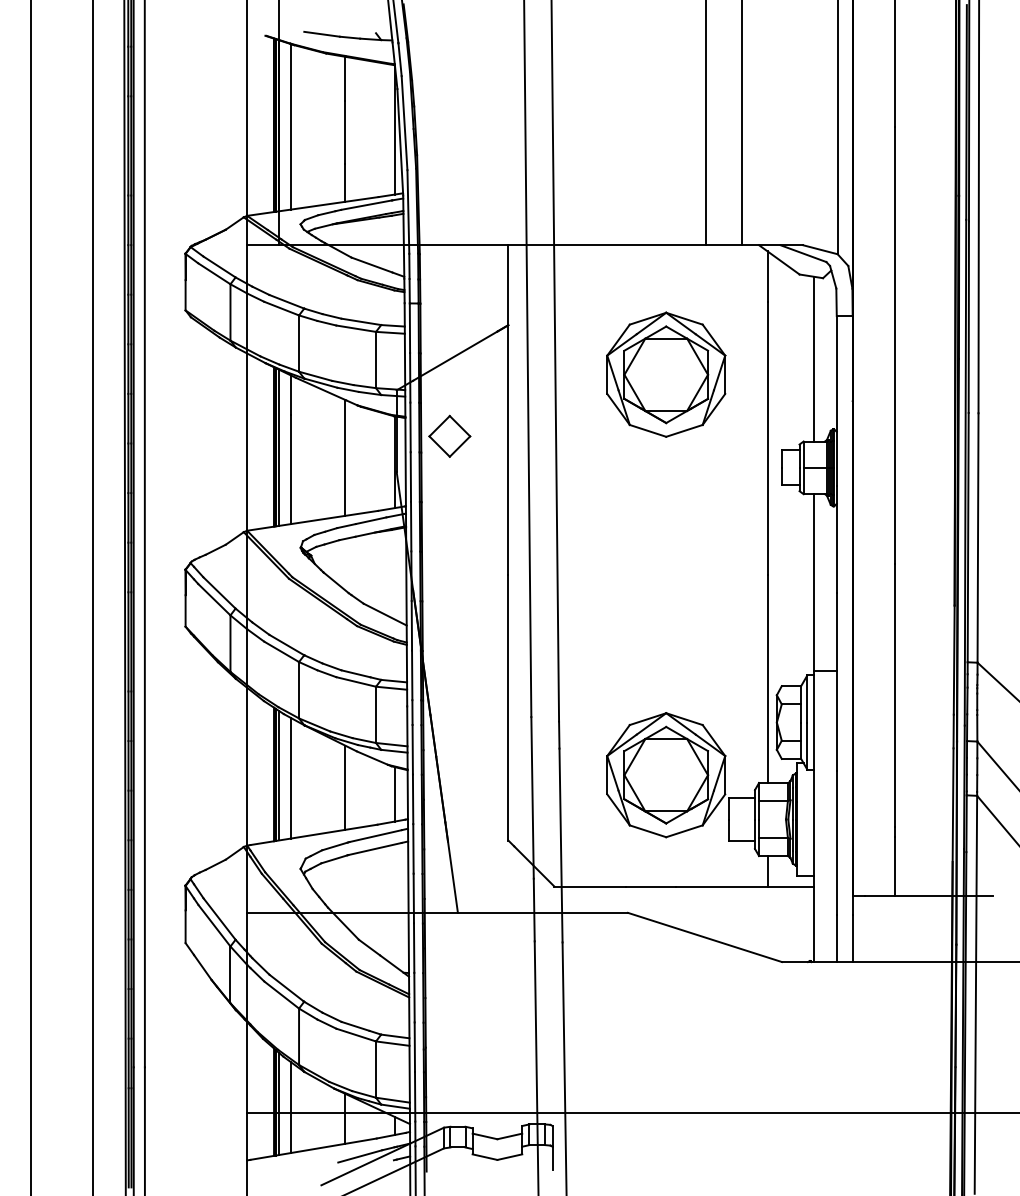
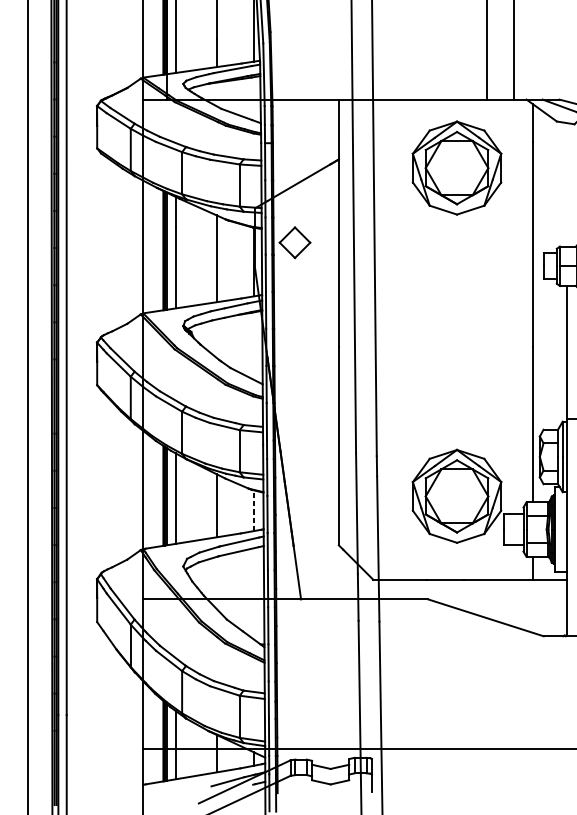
line: (813, 358) -> (567, 184), removed
part: (666, 374) -> (457, 167), moved
line: (394, 793) -> (253, 510), solid -> dashed

